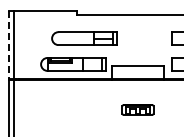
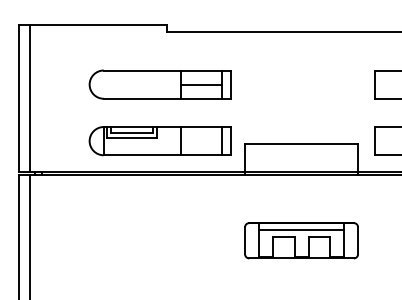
part: (84, 38) -> (160, 84), moved
line: (8, 45) -> (18, 99), dashed -> solid
part: (137, 109) -> (300, 239), size x1.67

